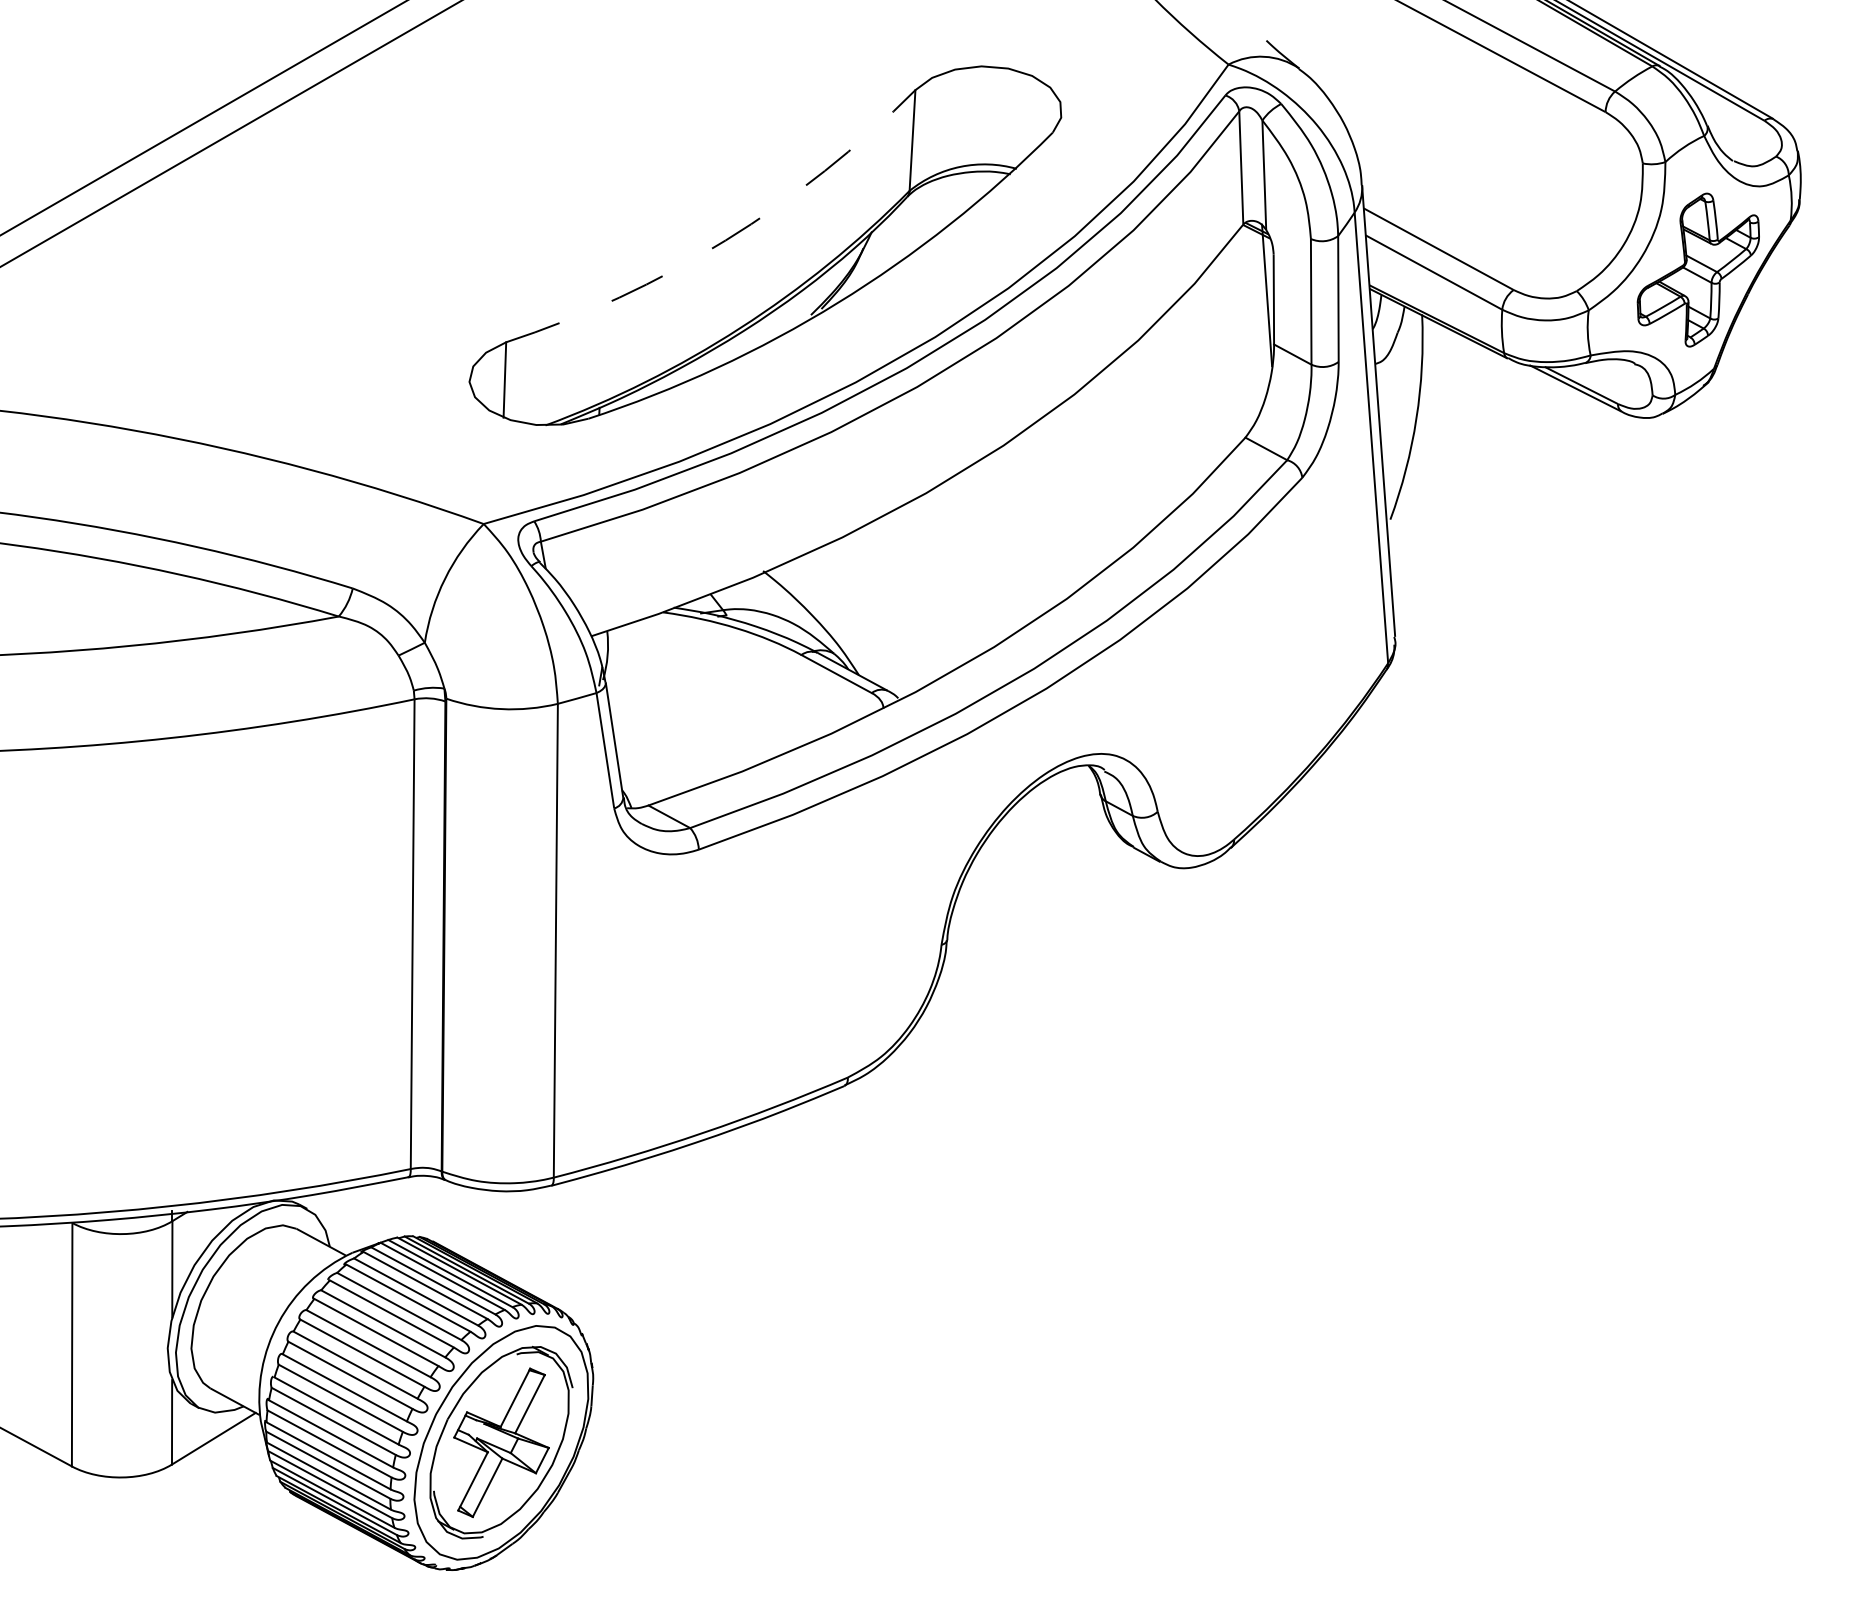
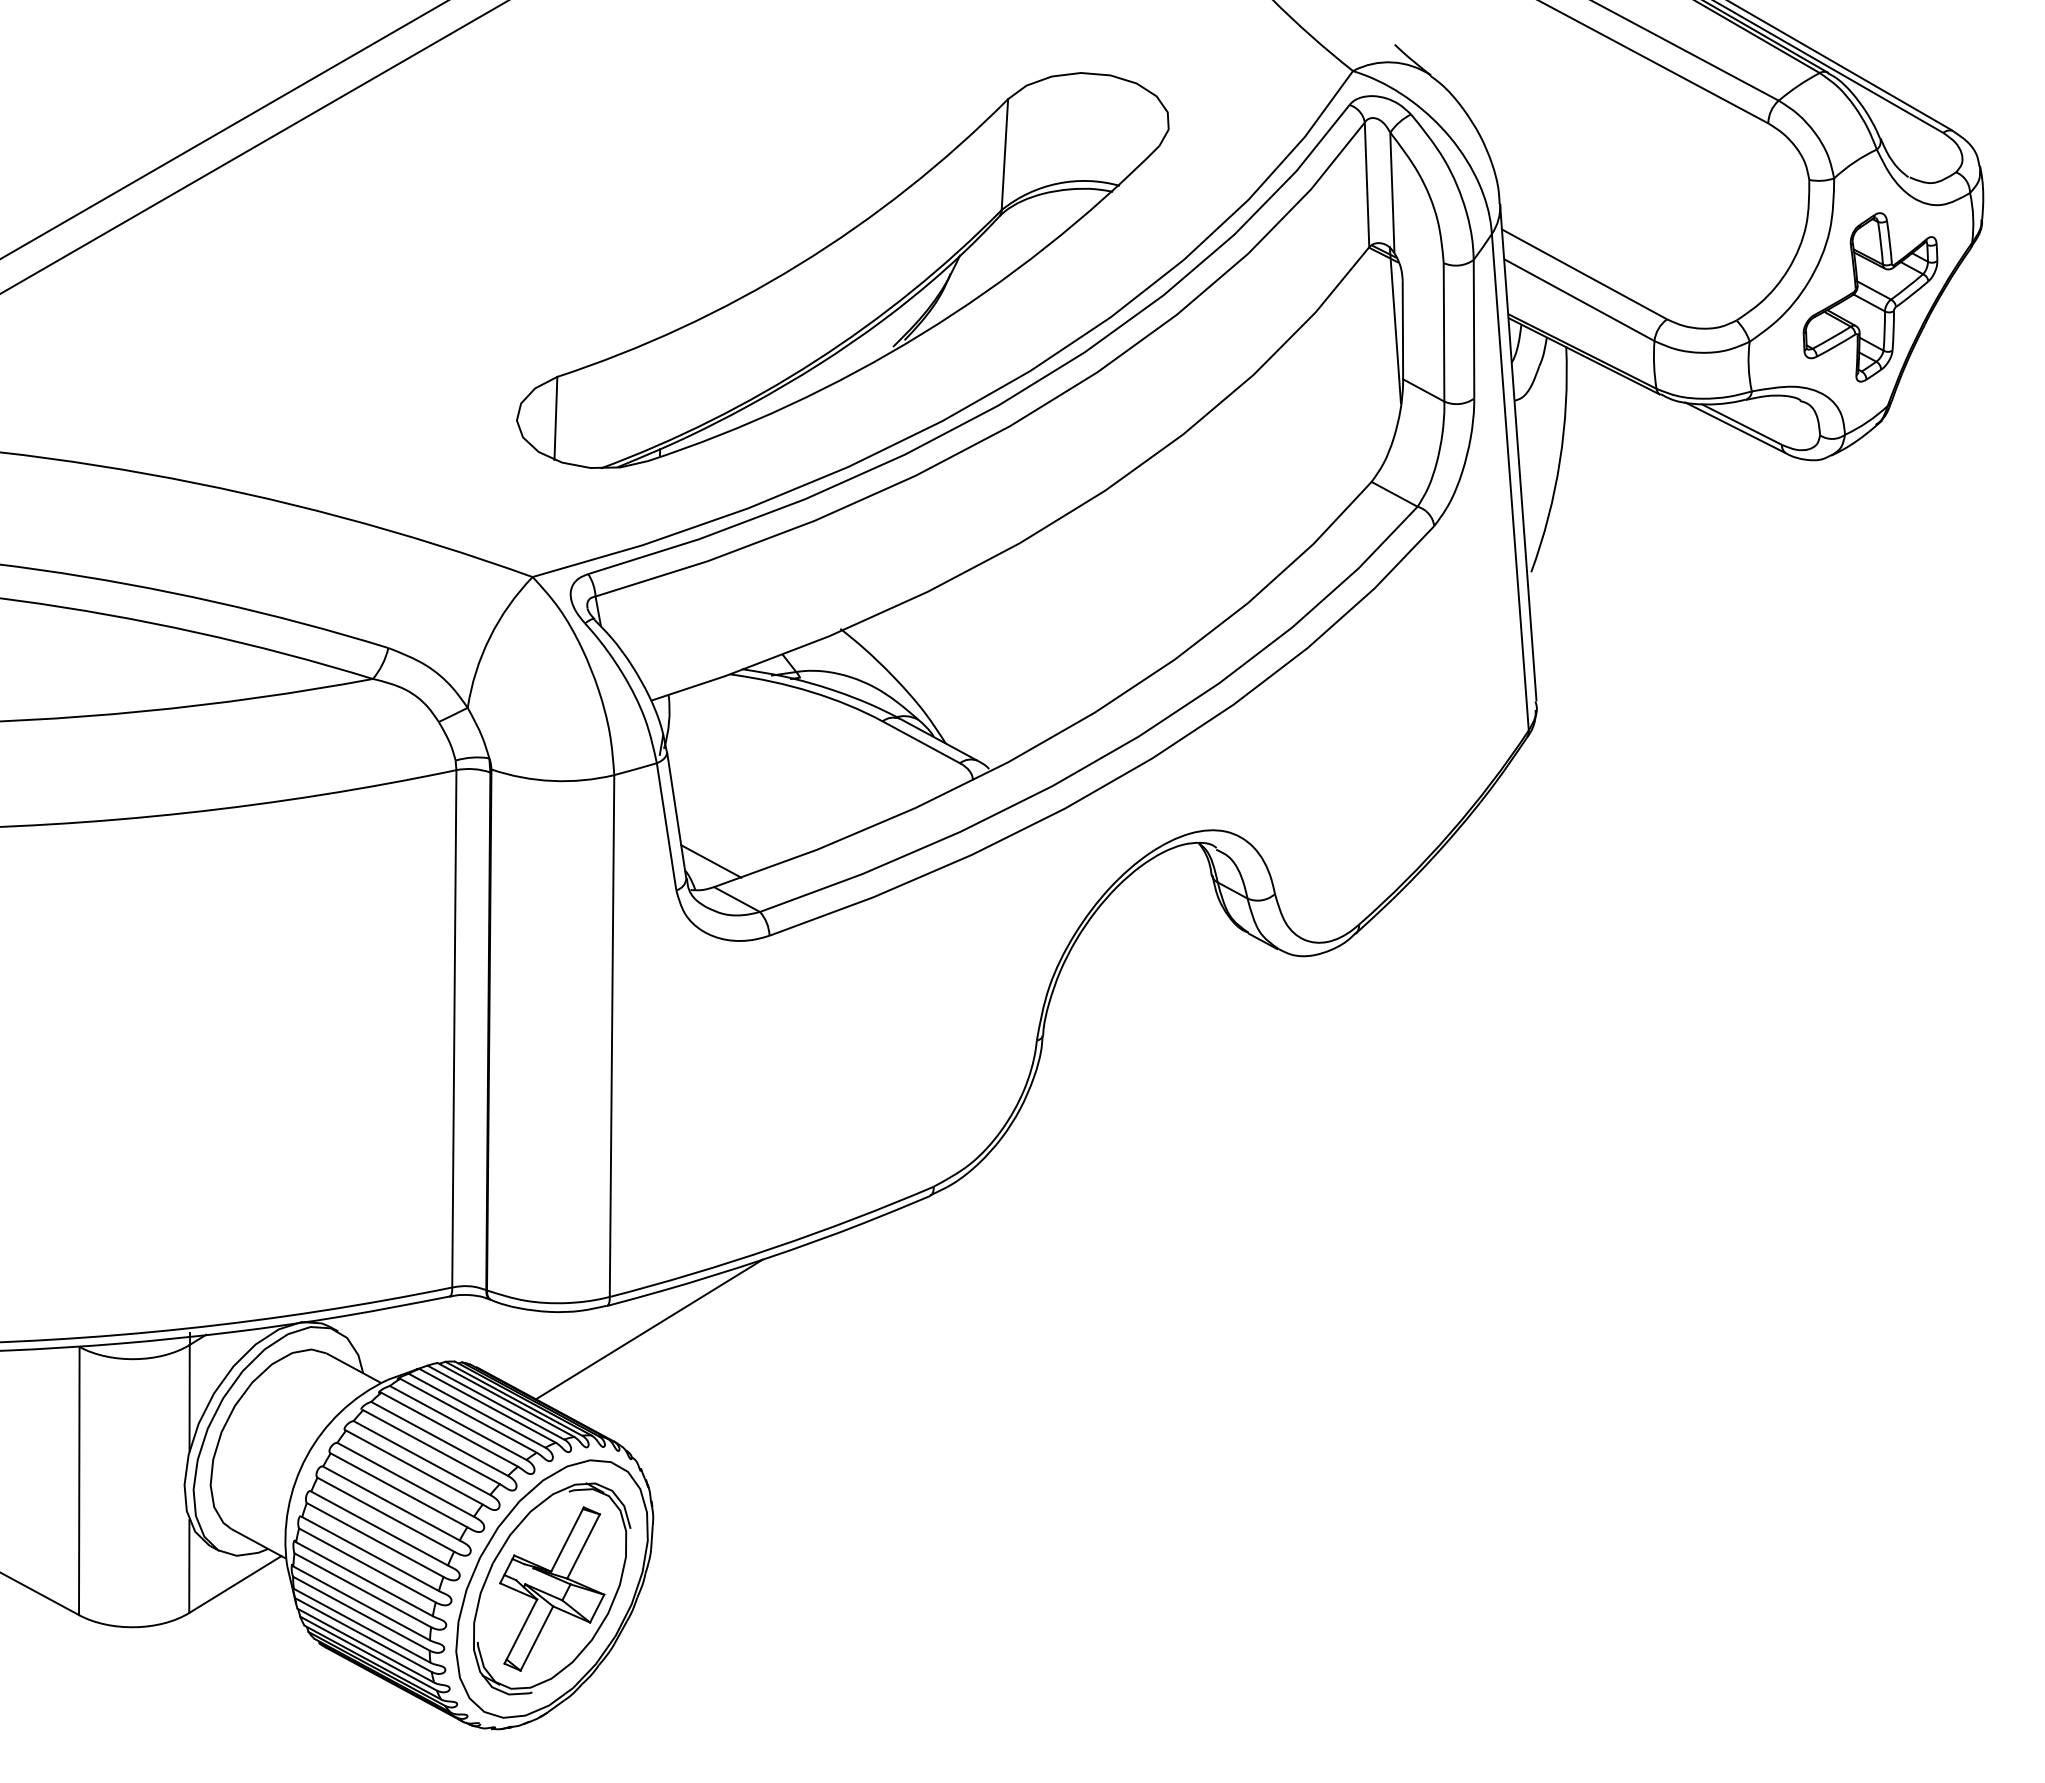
arc: (726, 240) -> (799, 264), dashed -> solid
line: (646, 782) -> (711, 861), added
line: (589, 1207) -> (649, 1329), added

